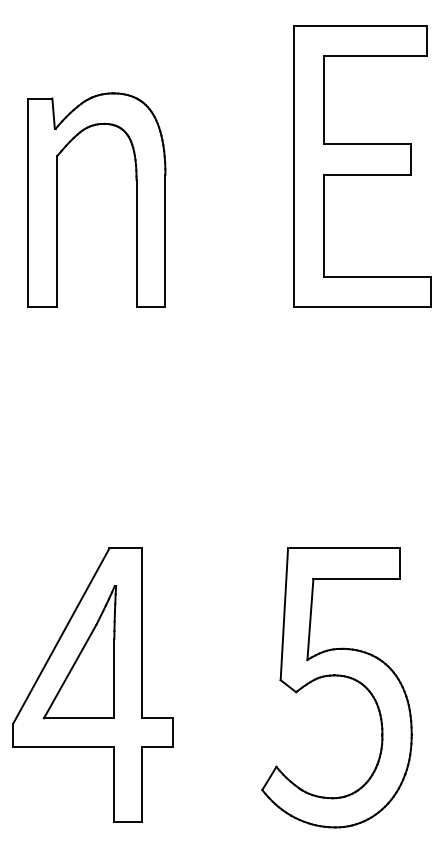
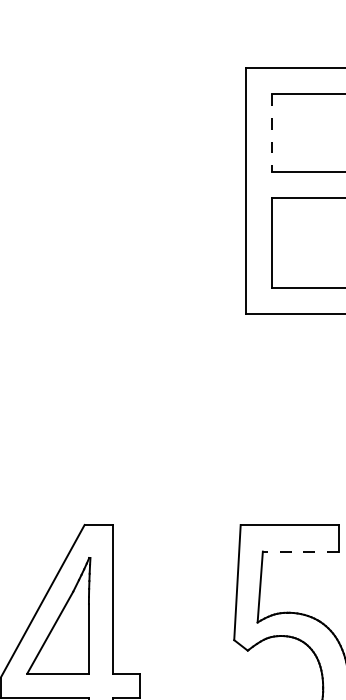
line: (323, 100) -> (271, 133), solid -> dashed
part: (57, 199) -> (39, 220), removed
line: (356, 578) -> (300, 551), solid -> dashed

